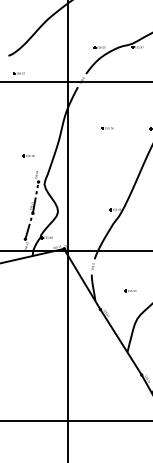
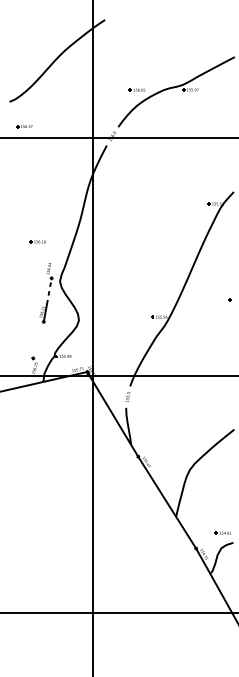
part: (107, 127) -> (148, 202), removed
line: (29, 225) -> (38, 339), removed
part: (130, 290) -> (180, 430), removed

